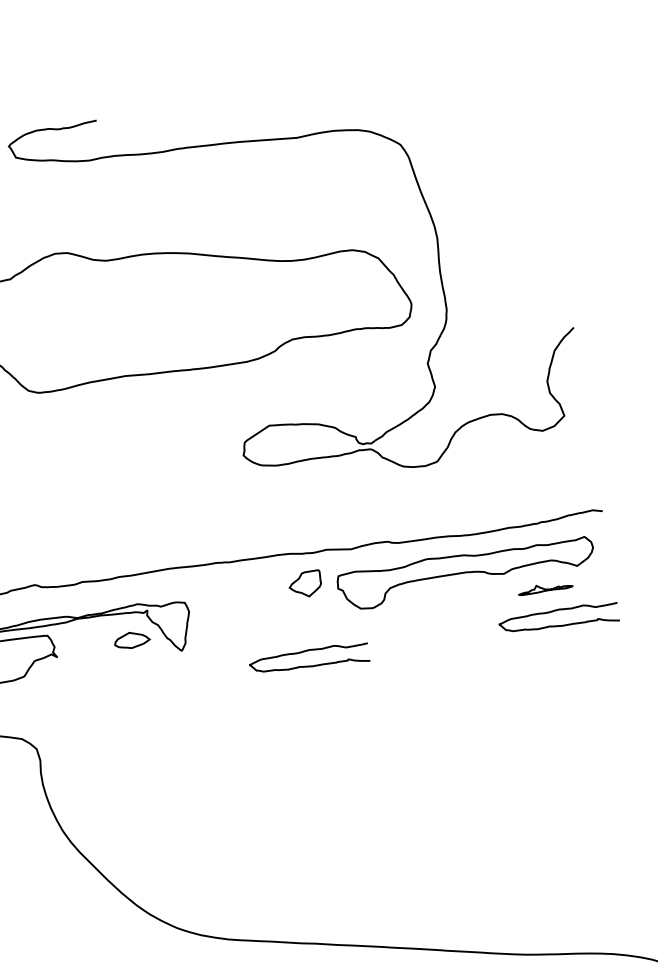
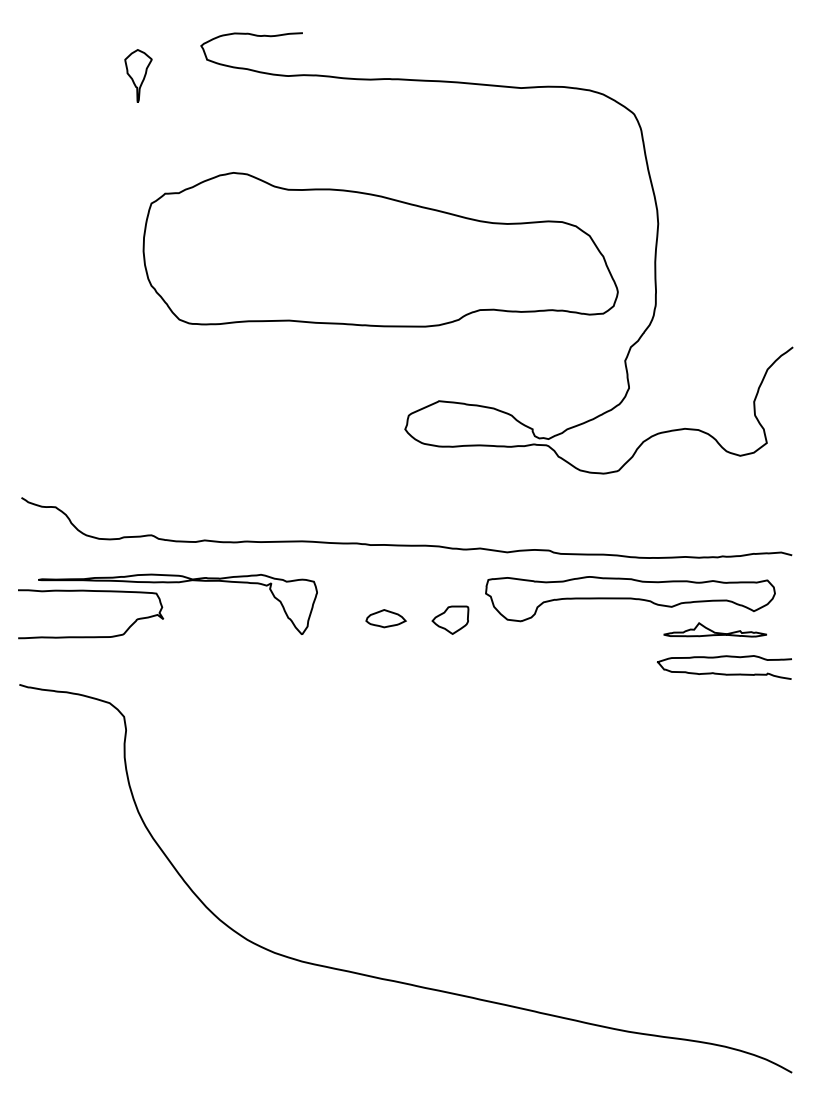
part: (305, 583) -> (450, 619), moved
part: (544, 587) -> (714, 629), size x1.67
part: (131, 640) -> (385, 618), moved
curve: (310, 665) -> (441, 673), removed

